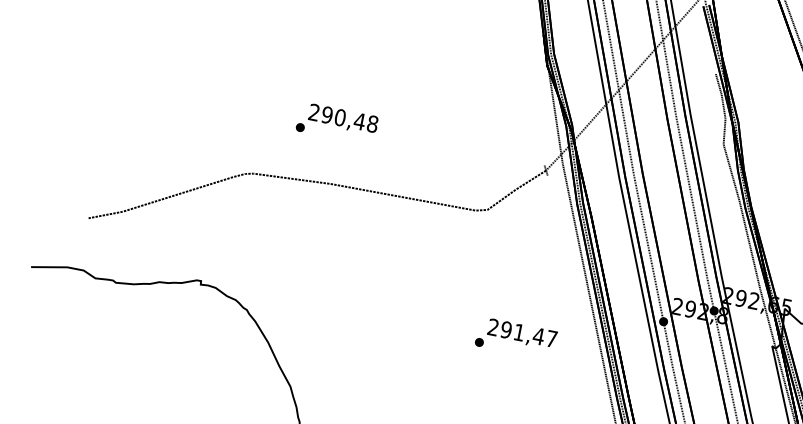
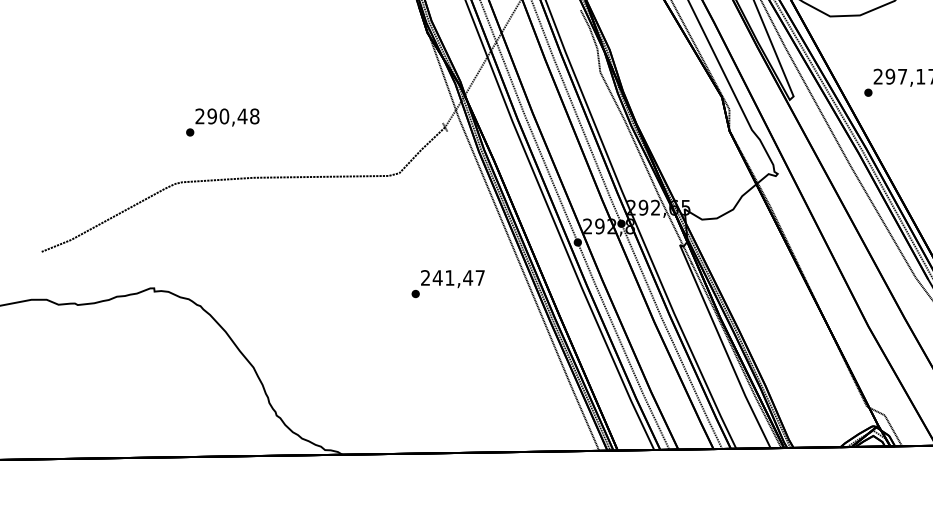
text: (336, 123) -> (222, 122), moved
text: (506, 329) -> (437, 277), 291,47 -> 241,47

